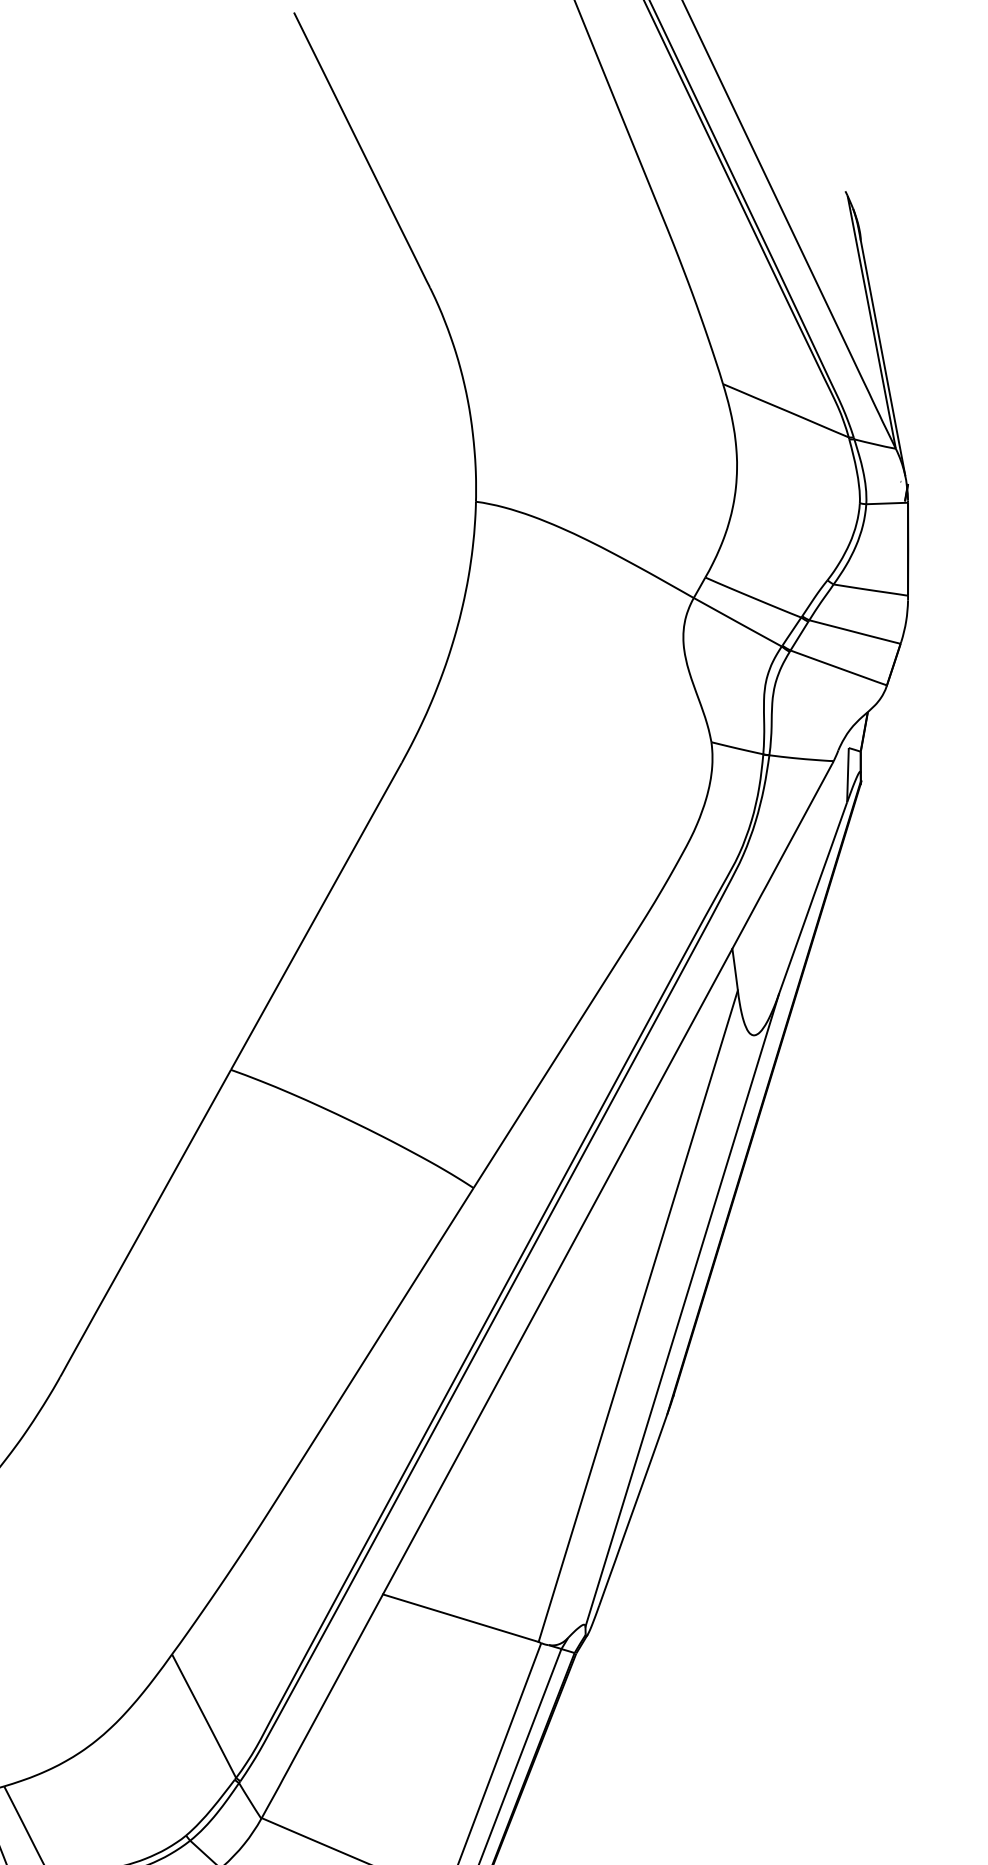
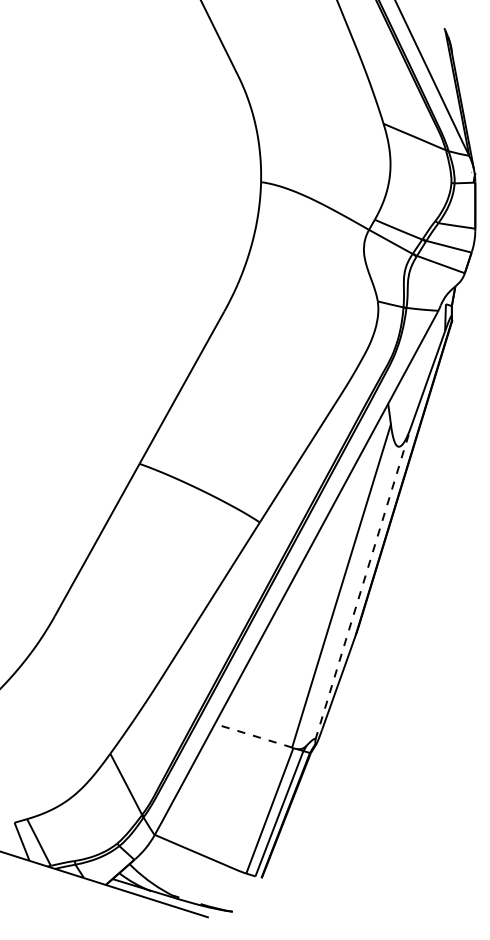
line: (682, 1311) -> (363, 583), solid -> dashed
line: (460, 1617) -> (253, 735), solid -> dashed

